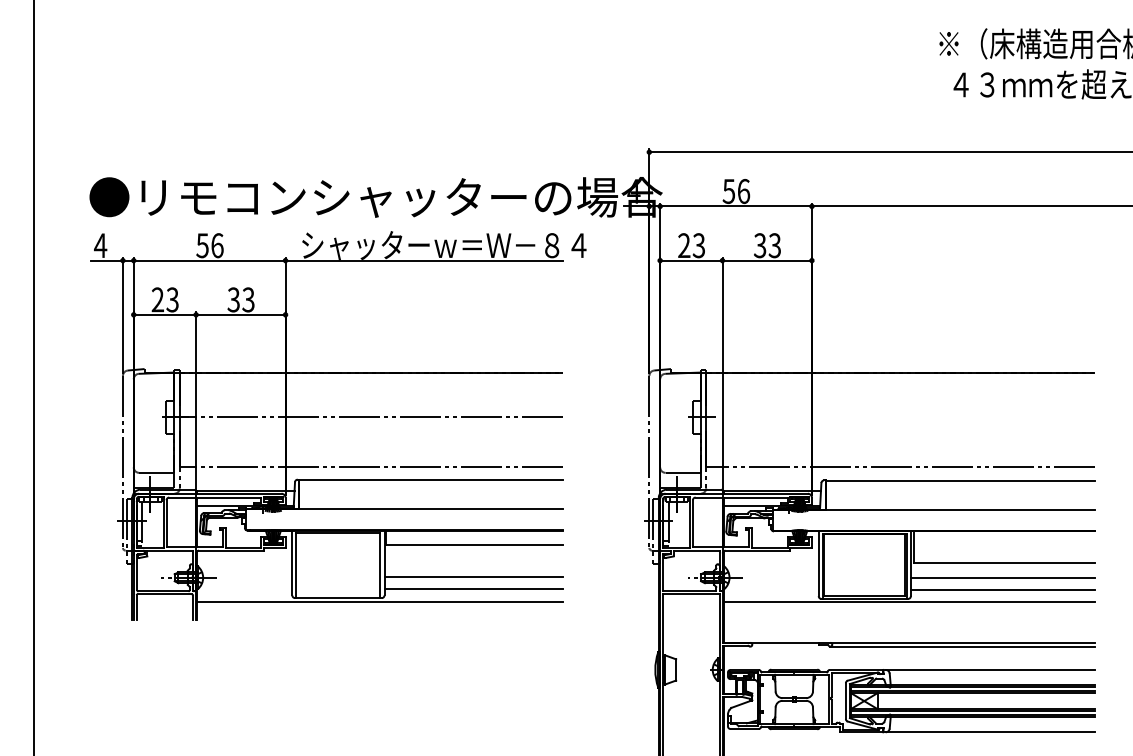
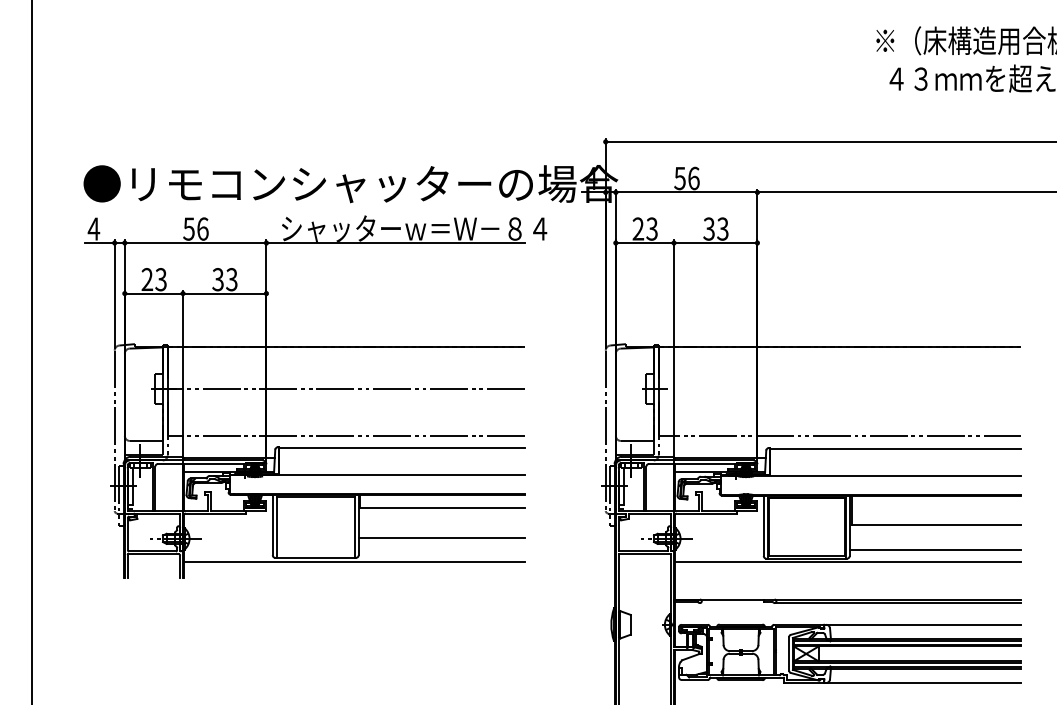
line: (1002, 577) -> (935, 538), removed
line: (473, 588) -> (441, 548), removed

